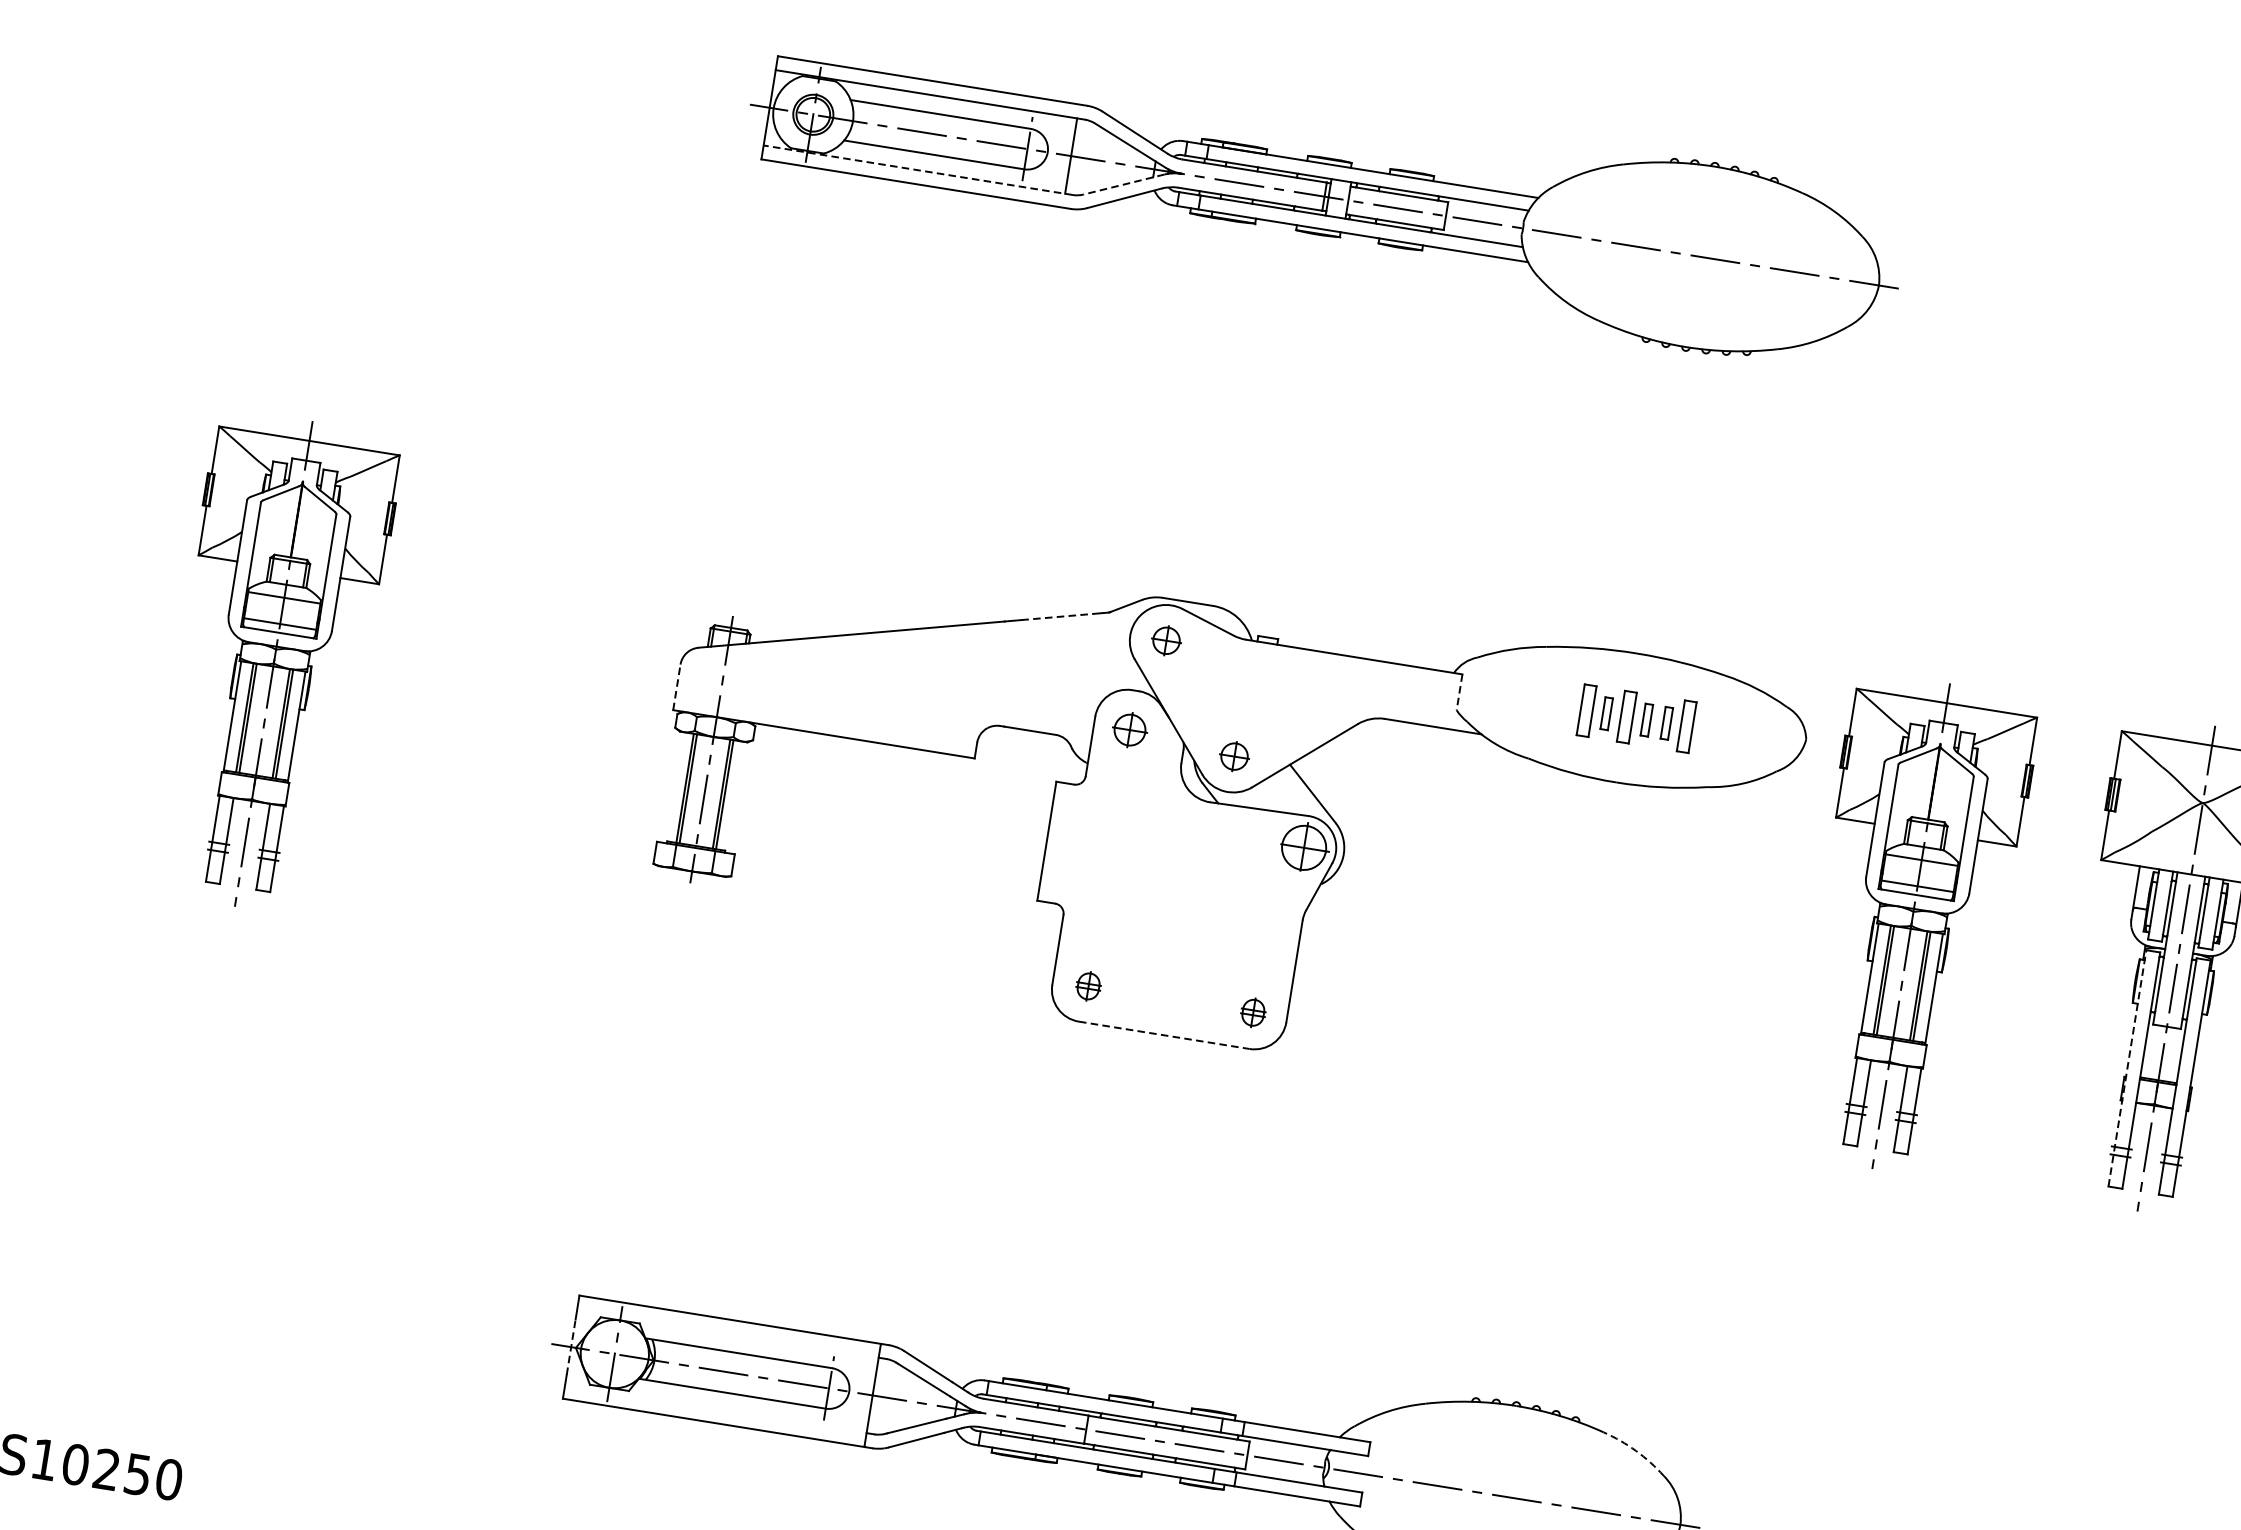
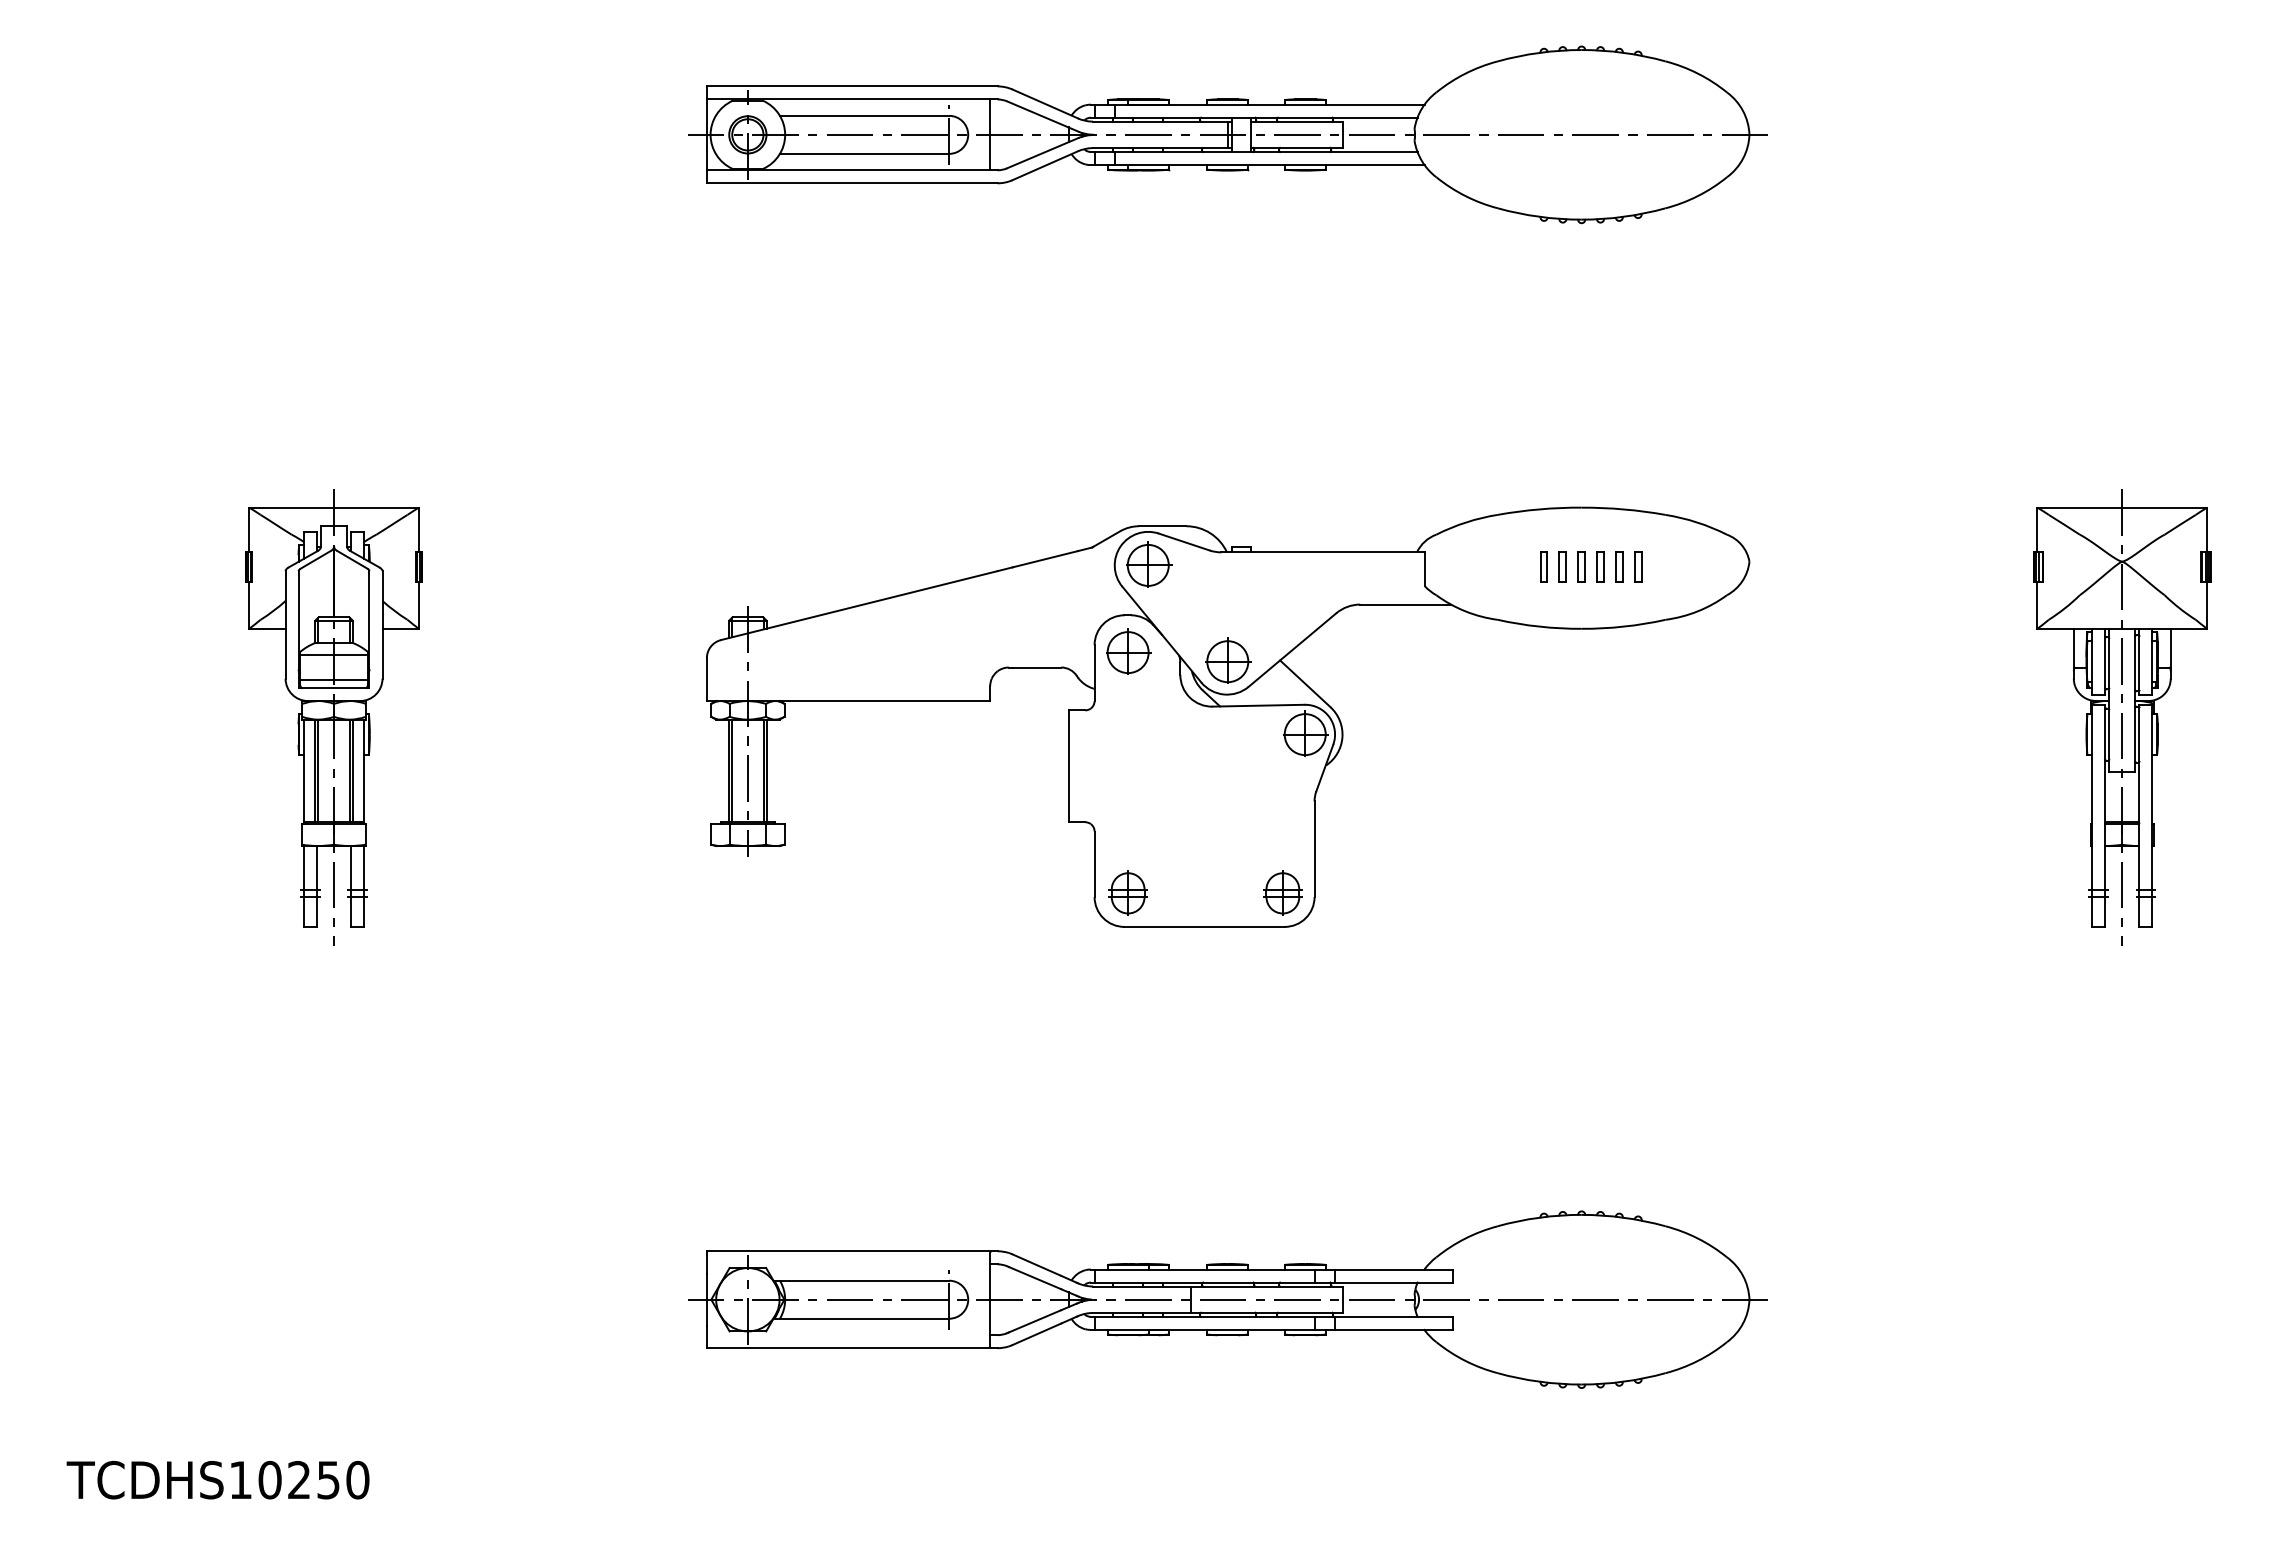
line: (917, 170) -> (851, 170), dashed -> solid
line: (1123, 184) -> (1042, 153), dashed -> solid
line: (1057, 617) -> (1045, 559), dashed -> solid
part: (1167, 640) -> (1149, 564), size x1.67
line: (676, 687) -> (706, 679), dashed -> solid
line: (1459, 692) -> (1424, 569), dashed -> solid
part: (1586, 709) -> (1543, 566), size x0.62
part: (1626, 716) -> (1581, 566), size x0.62
part: (1687, 725) -> (1638, 566), size x0.62
part: (1130, 729) -> (1128, 651), size x1.43
part: (1235, 755) -> (1228, 660), size x1.67
part: (1910, 926) -> (1872, 717), removed
part: (1088, 985) -> (1127, 892), size x1.67
part: (1253, 1011) -> (1282, 892), size x1.67
line: (1165, 1035) -> (1205, 926), dashed -> solid
line: (2127, 1068) -> (2092, 815), dashed -> solid
line: (570, 1346) -> (706, 1299), dashed -> solid
arc: (1635, 1450) -> (1697, 1238), dashed -> solid

